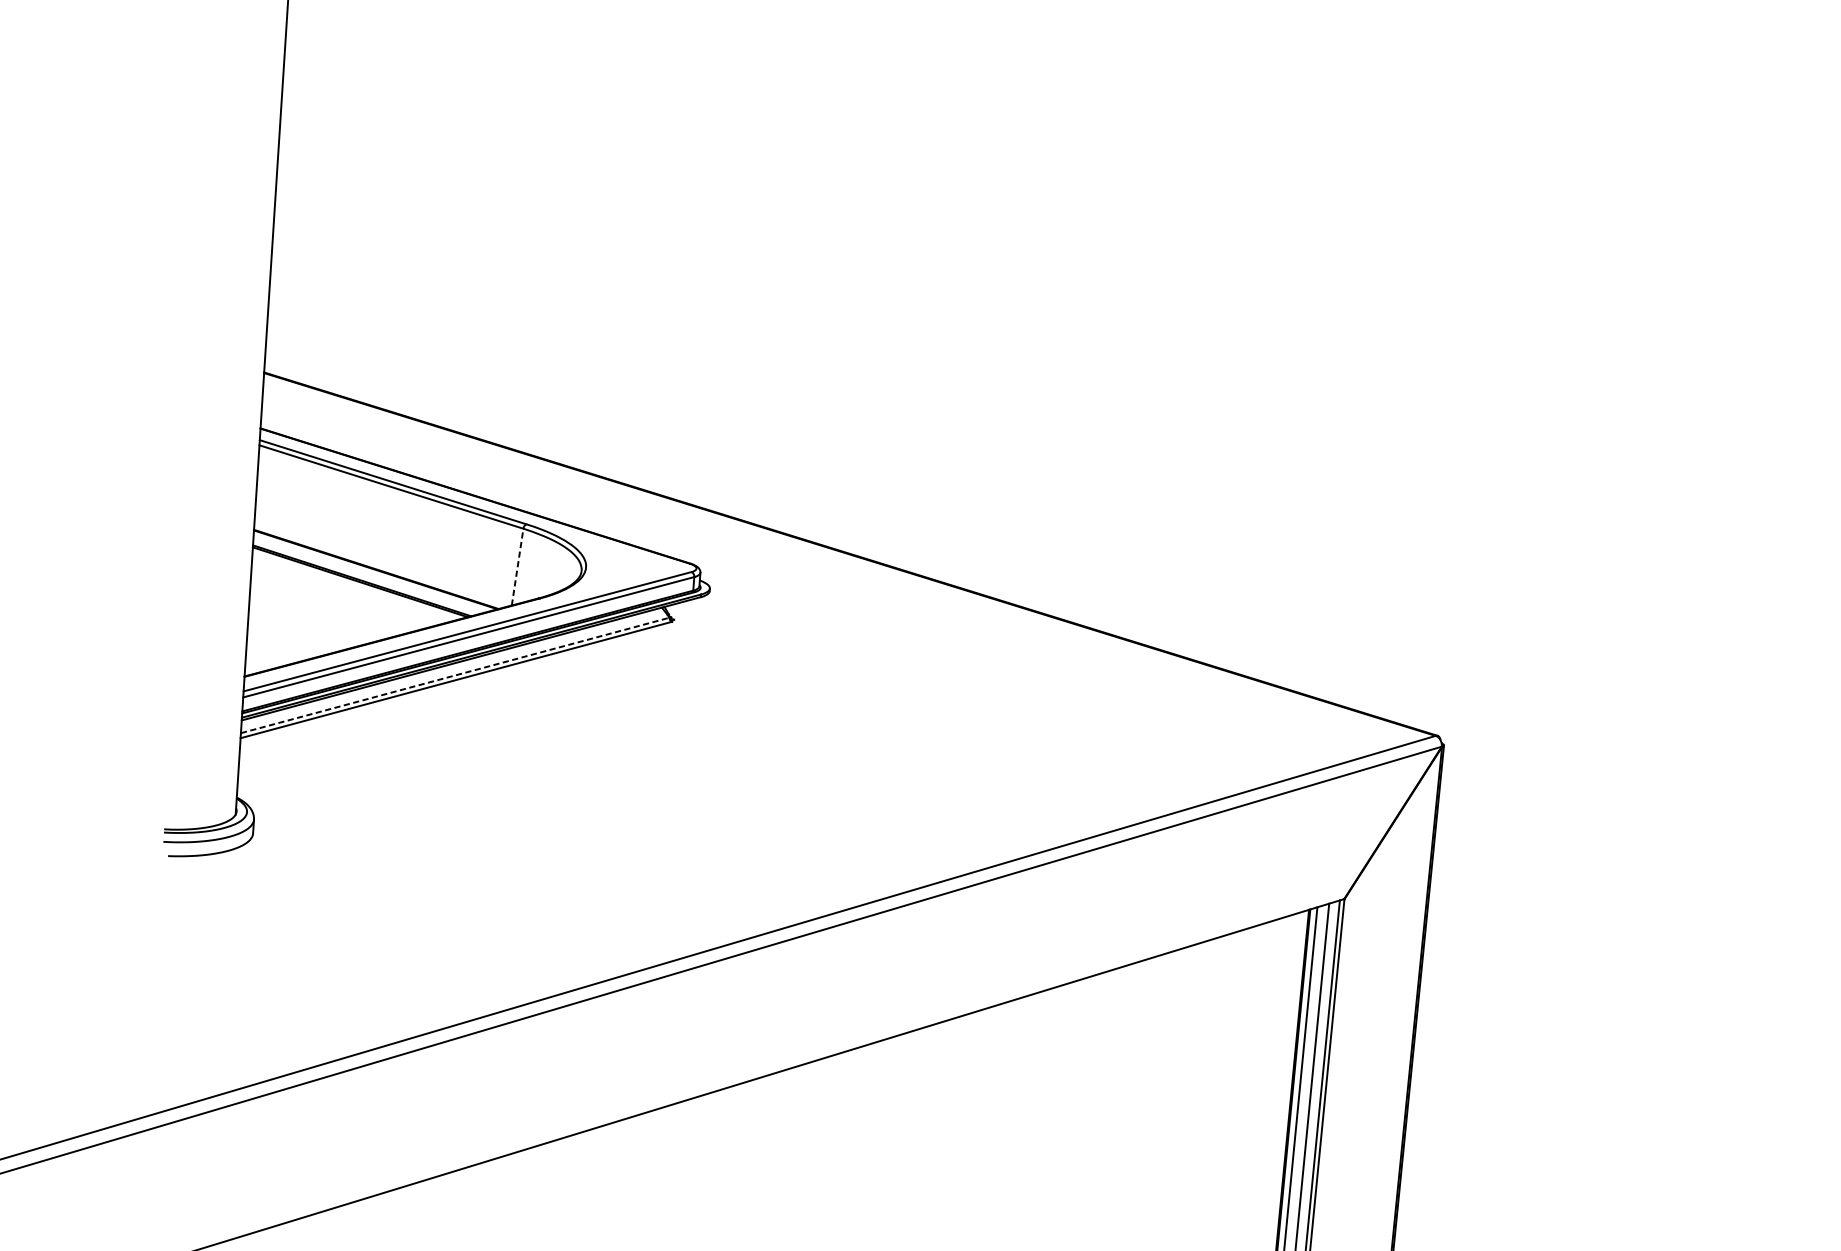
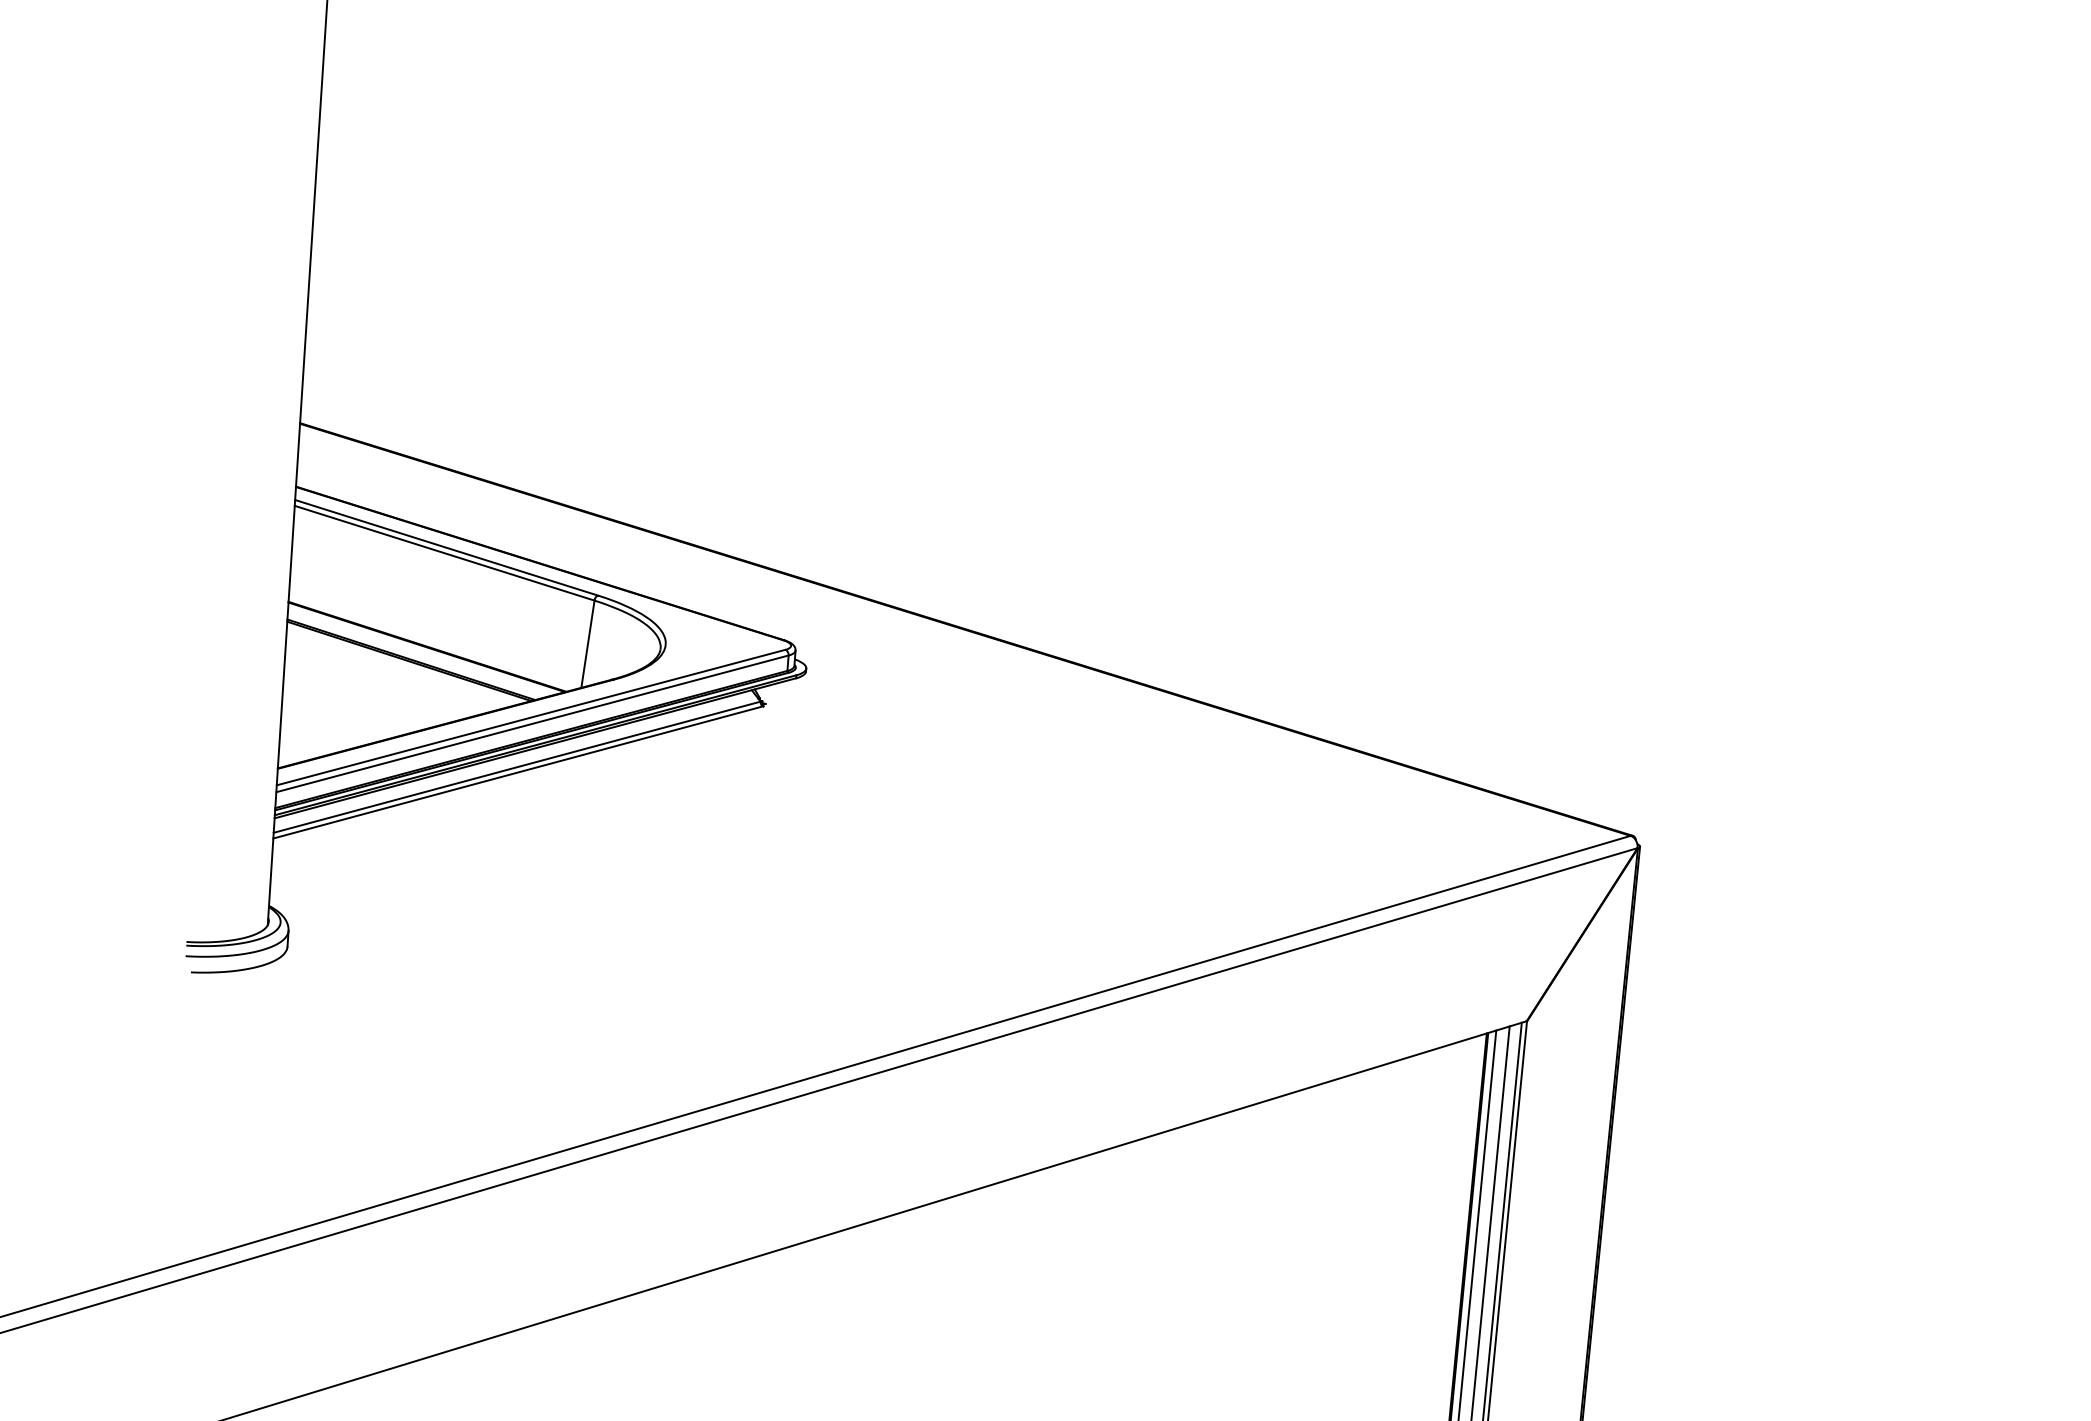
line: (518, 566) -> (588, 643), dashed -> solid
line: (455, 675) -> (517, 767), dashed -> solid

